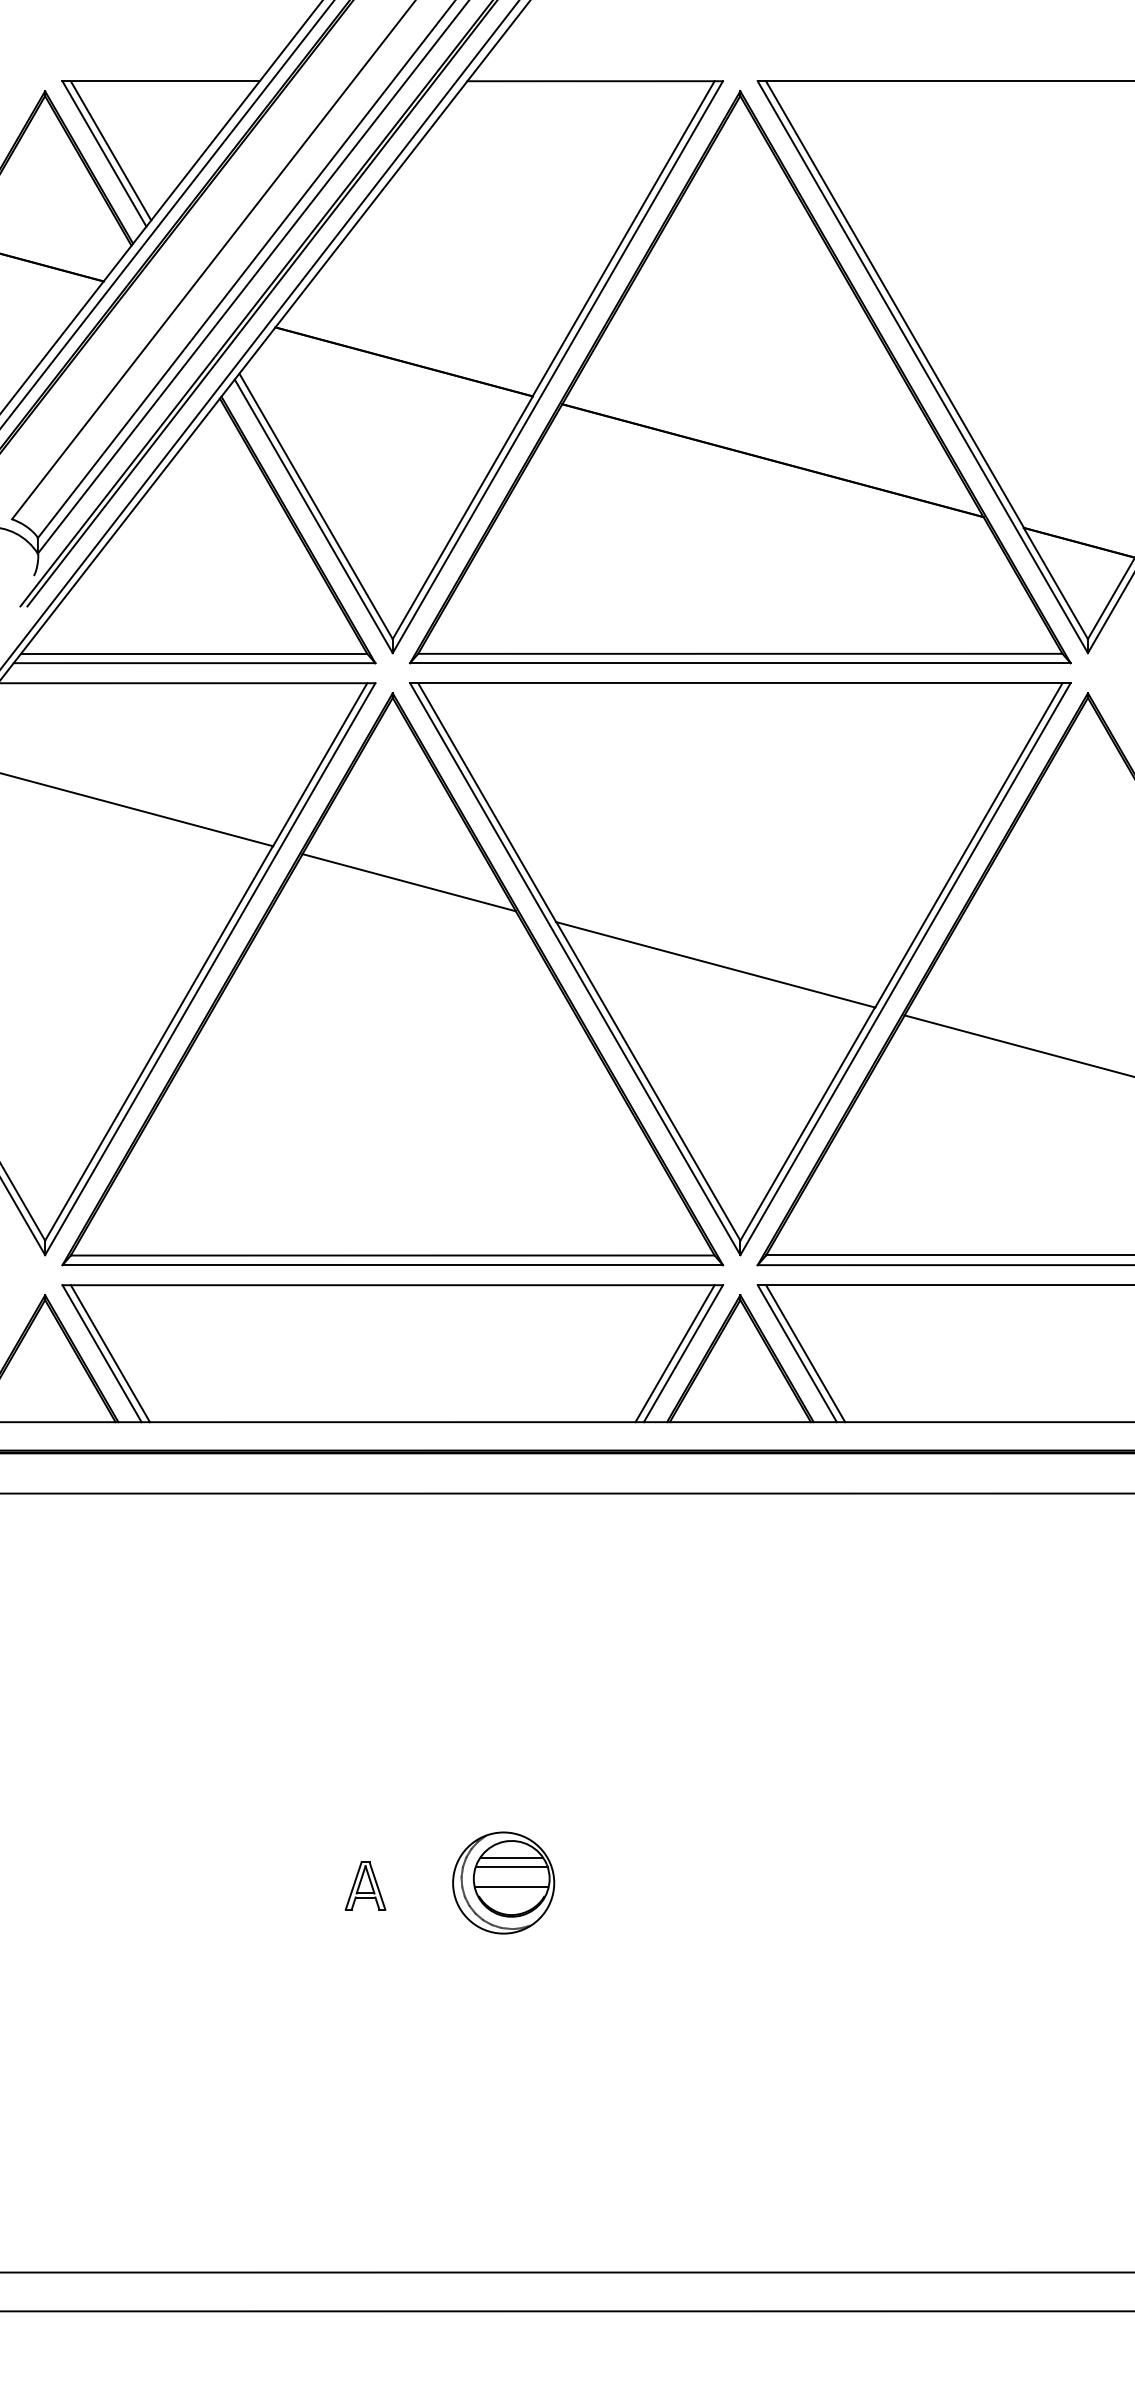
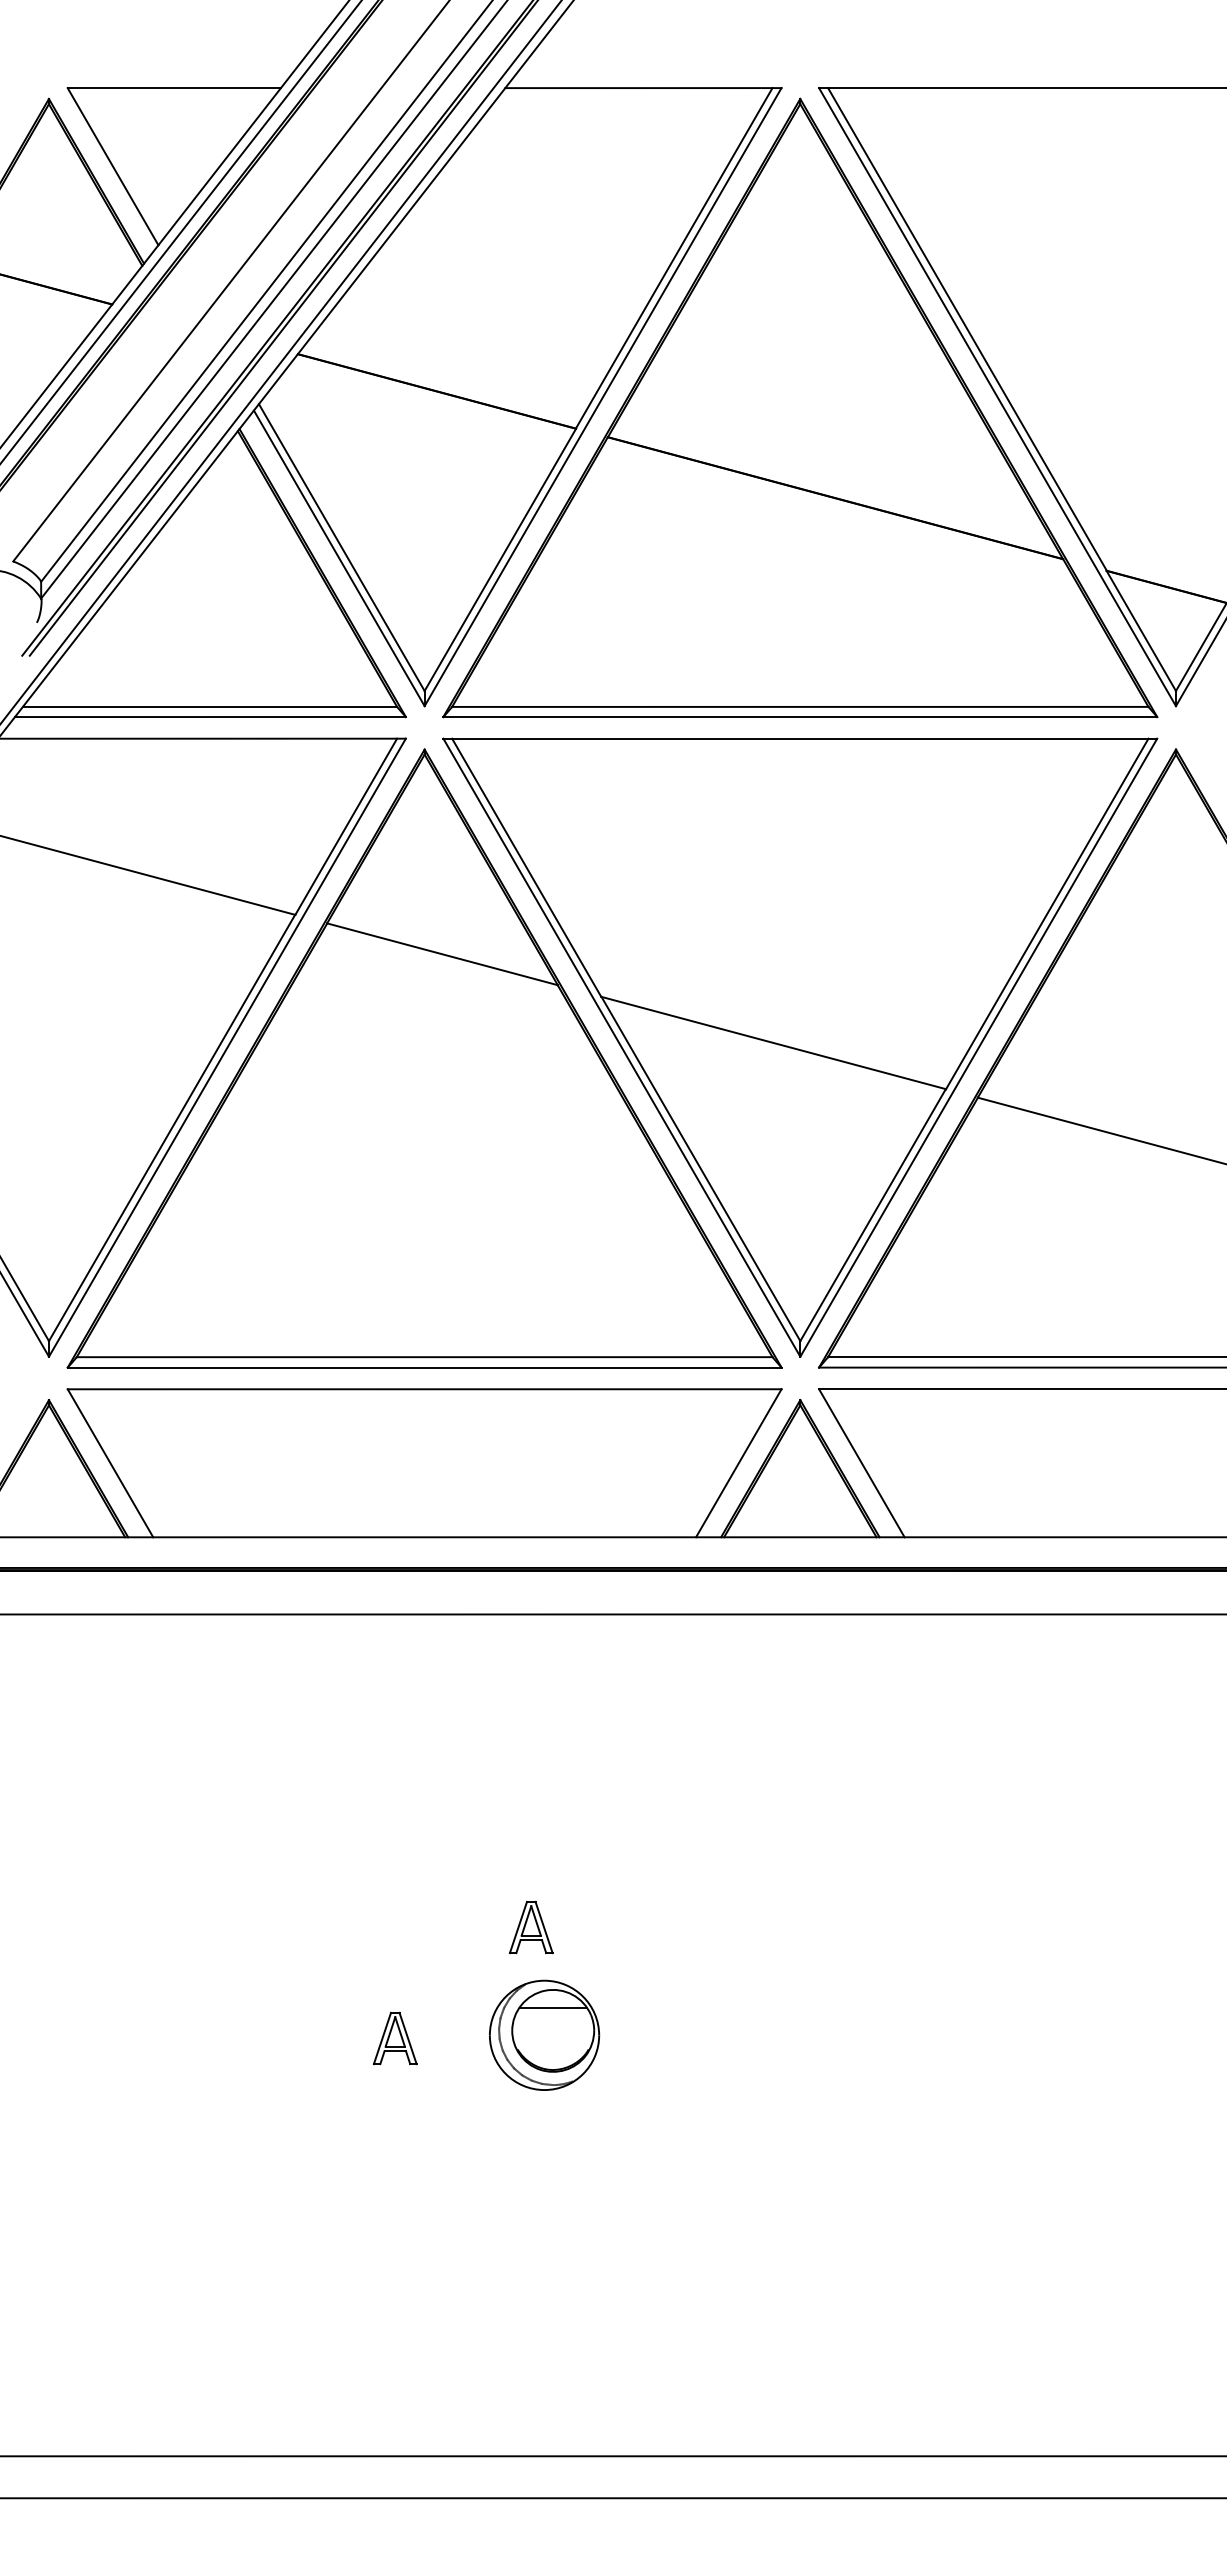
line: (110, 151) -> (119, 163), removed
line: (110, 1353) -> (119, 1463), removed
line: (674, 1353) -> (729, 1463), removed
line: (805, 1353) -> (870, 1463), removed
part: (490, 1783) -> (530, 1927), added
line: (511, 1867) -> (553, 2018), removed
line: (511, 1886) -> (552, 2039), removed

